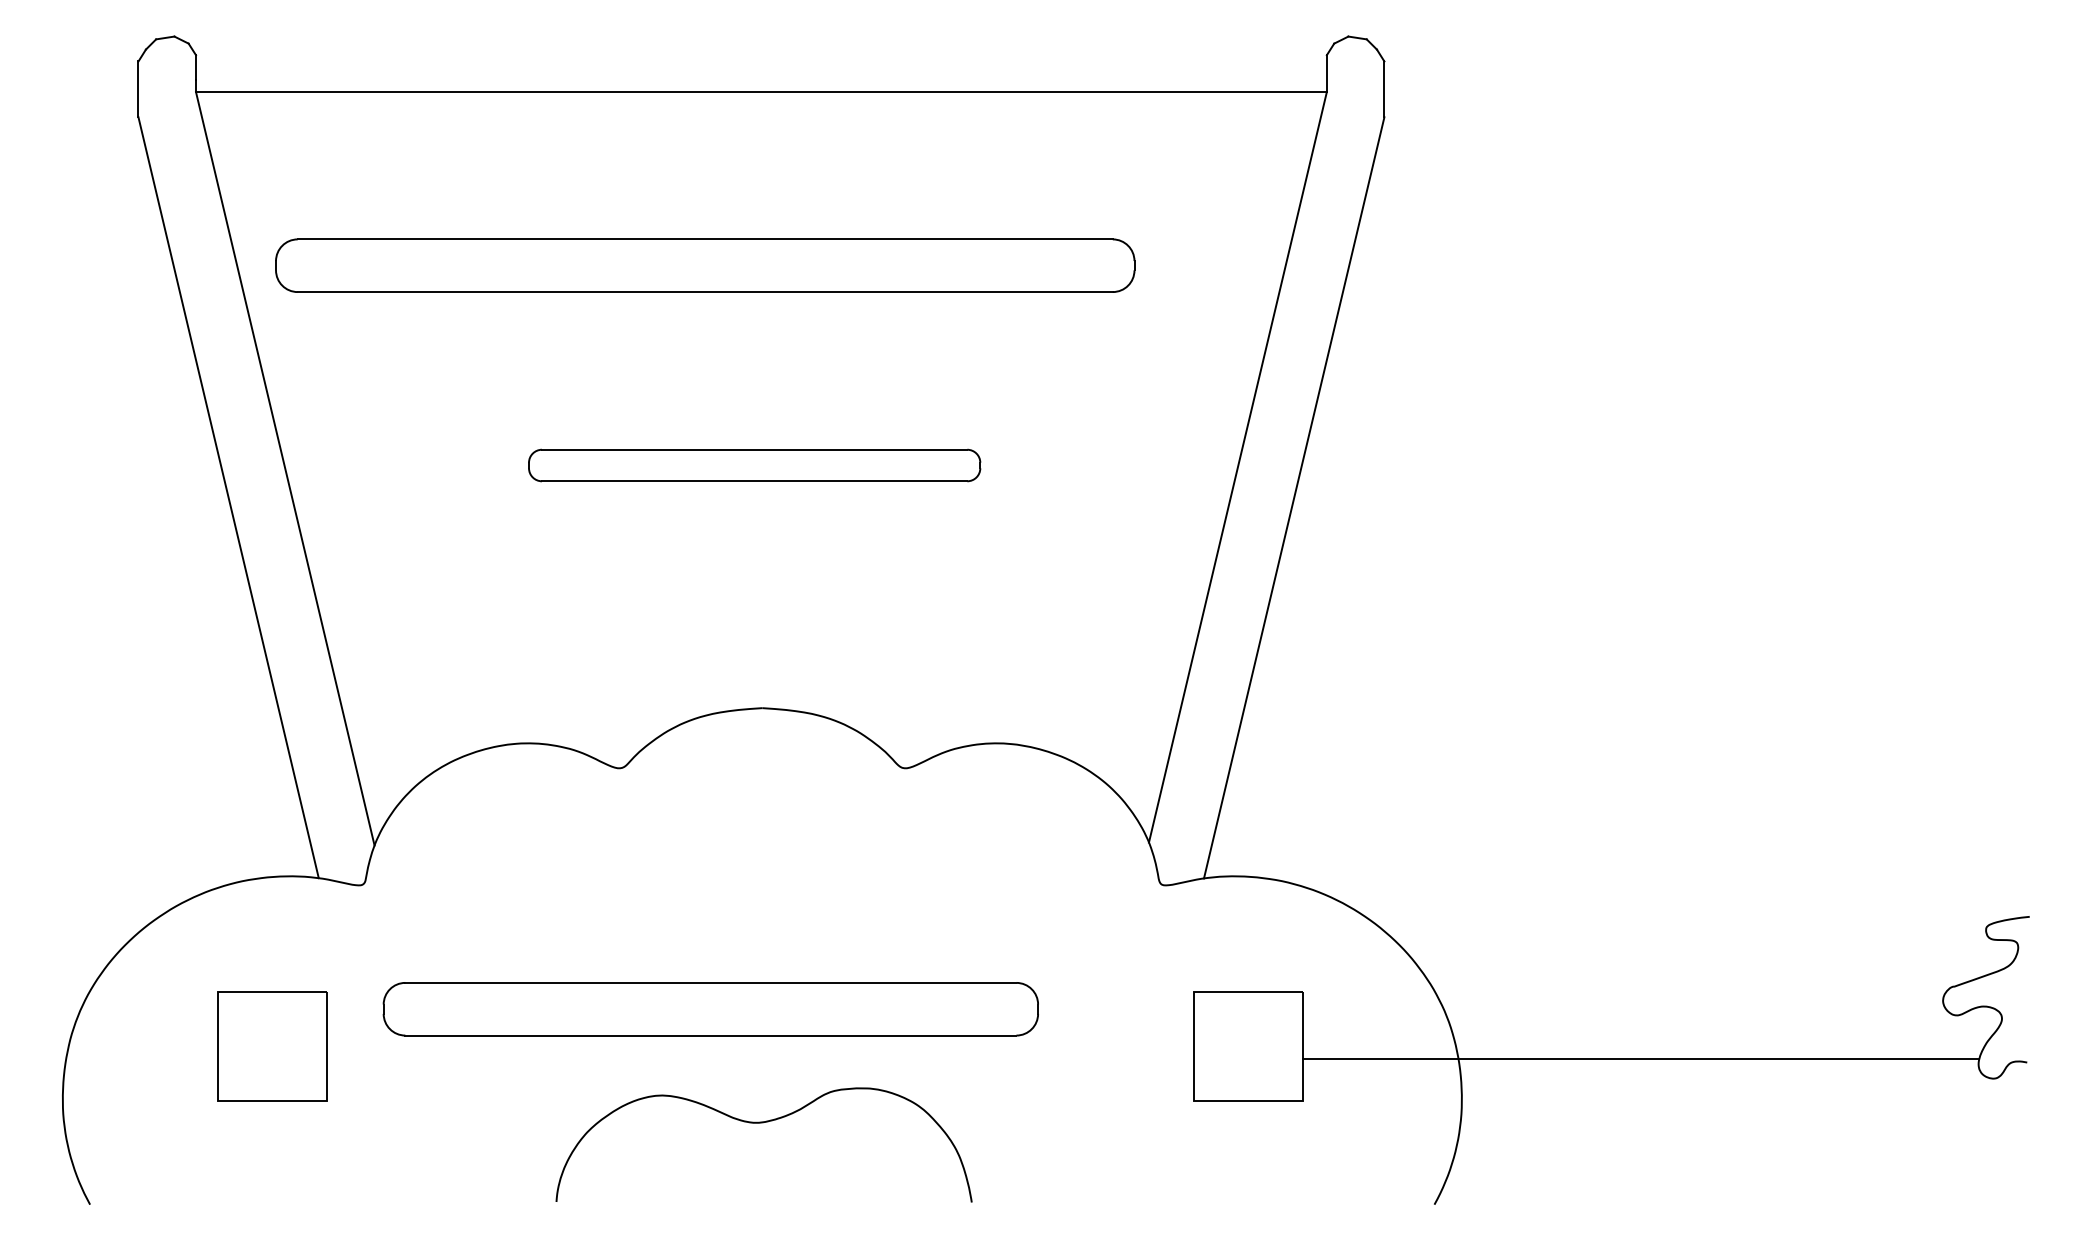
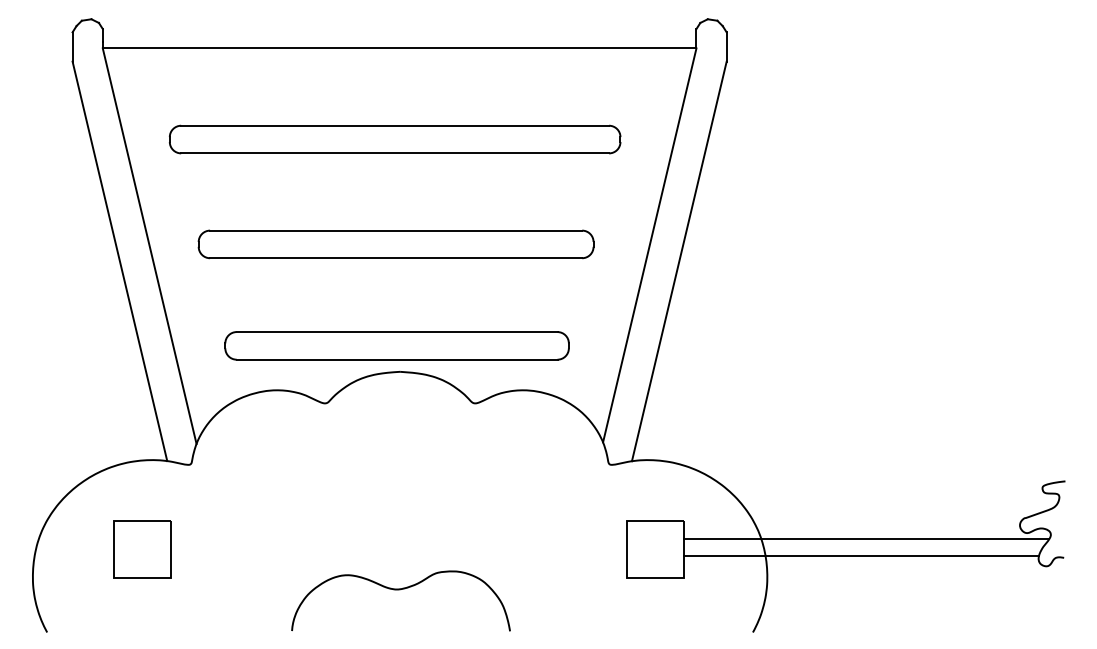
part: (704, 265) -> (394, 139), moved
part: (753, 465) -> (395, 244), size x1.67
part: (709, 1008) -> (396, 345), moved
line: (1650, 1025) -> (866, 538), added

